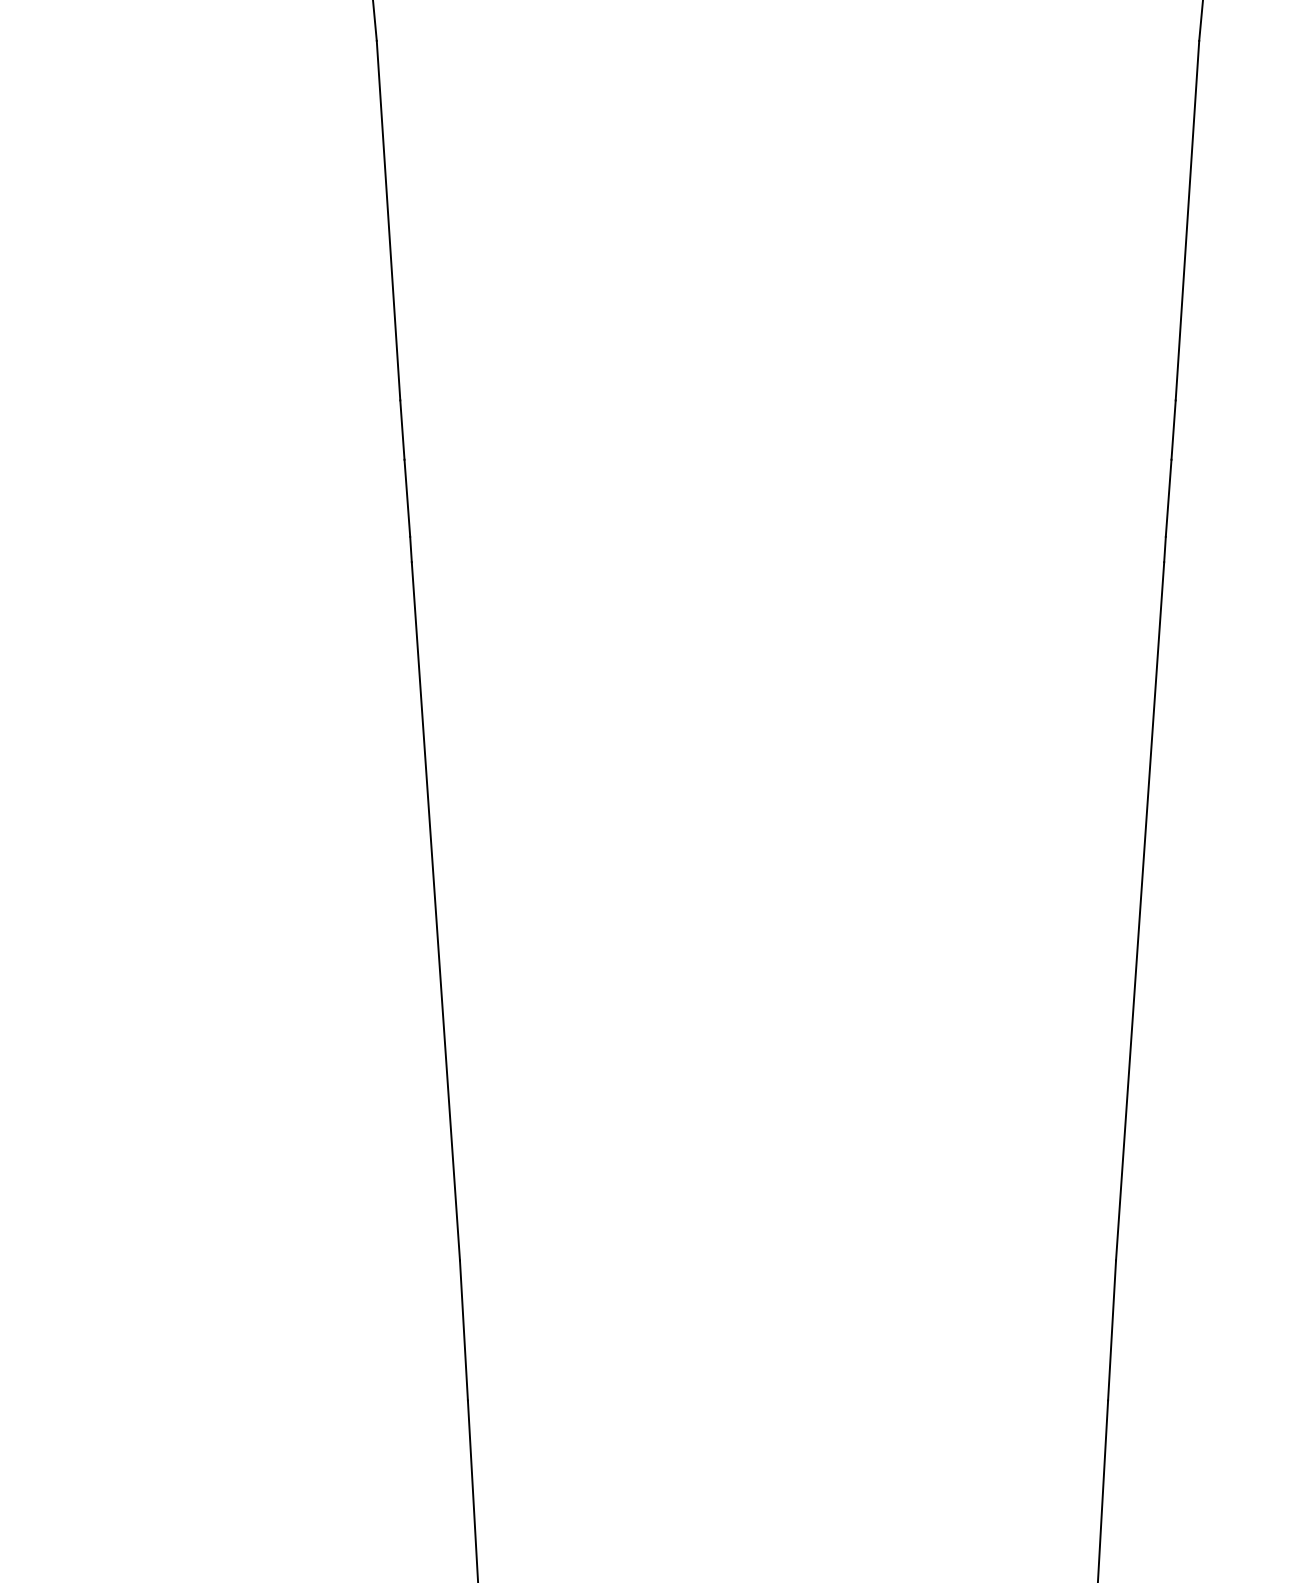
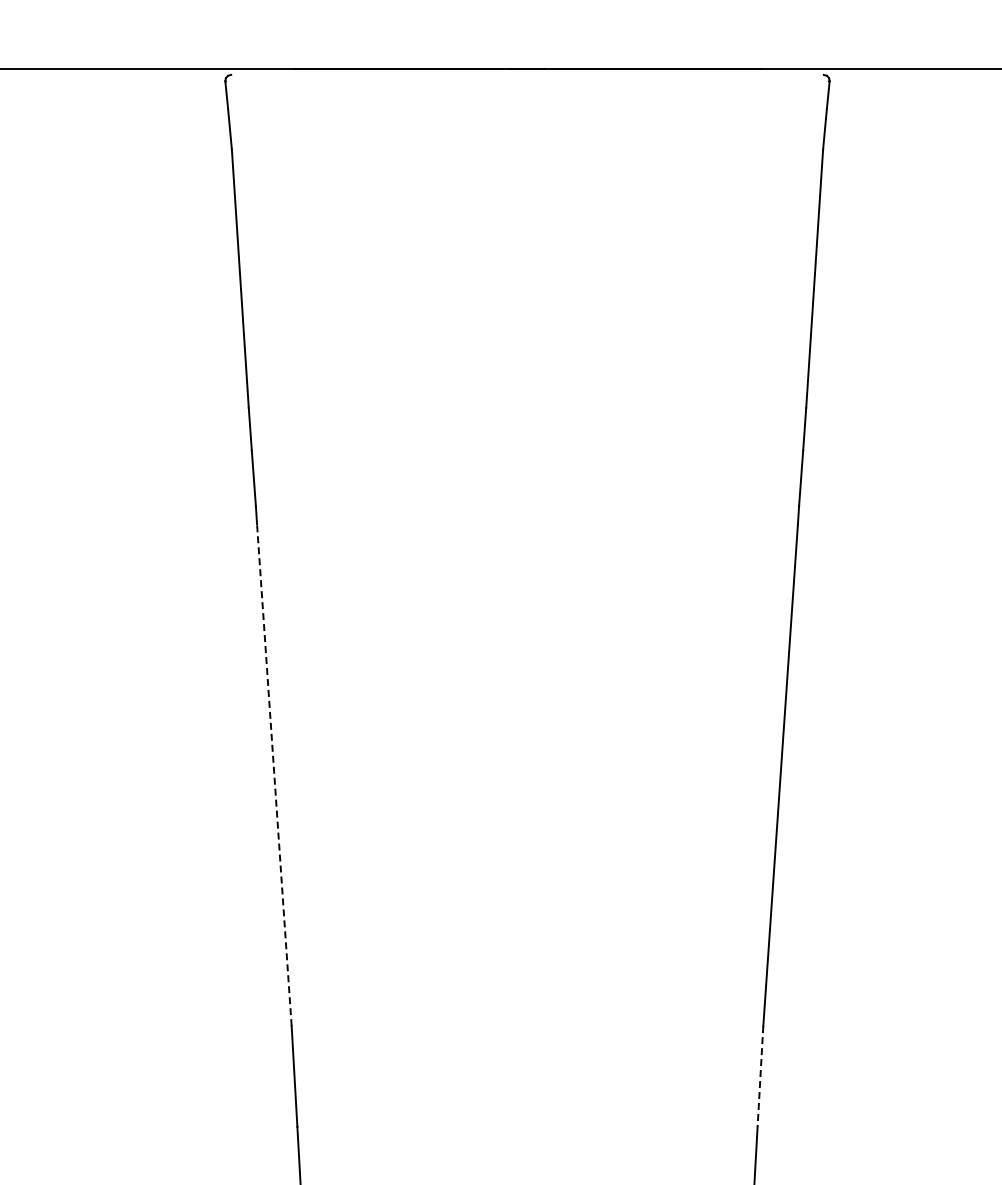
line: (436, 911) -> (274, 775), solid -> dashed
line: (1112, 1330) -> (760, 1076), solid -> dashed

